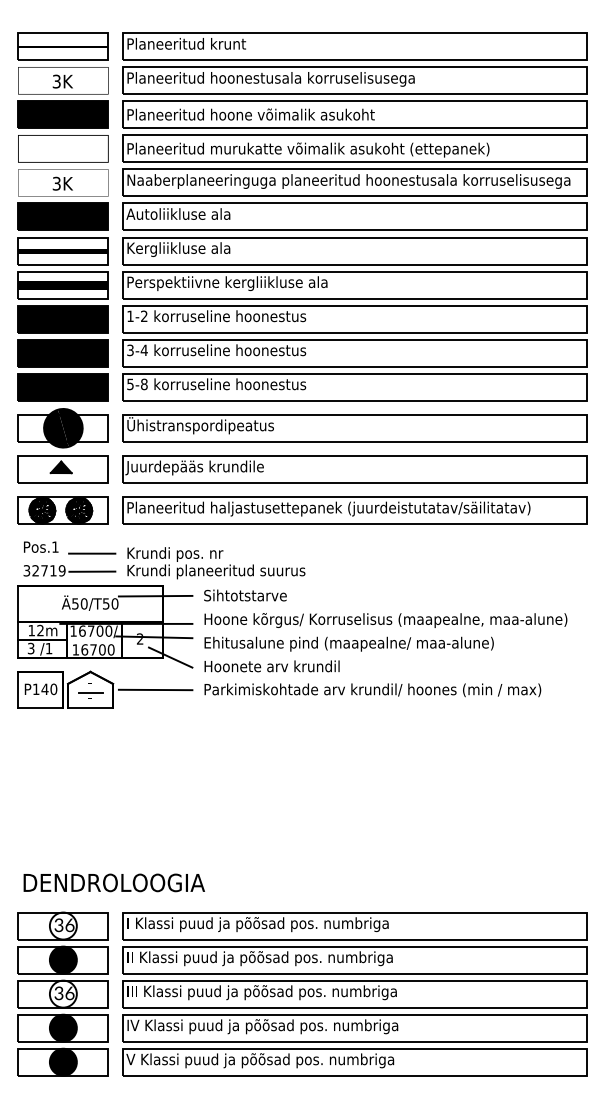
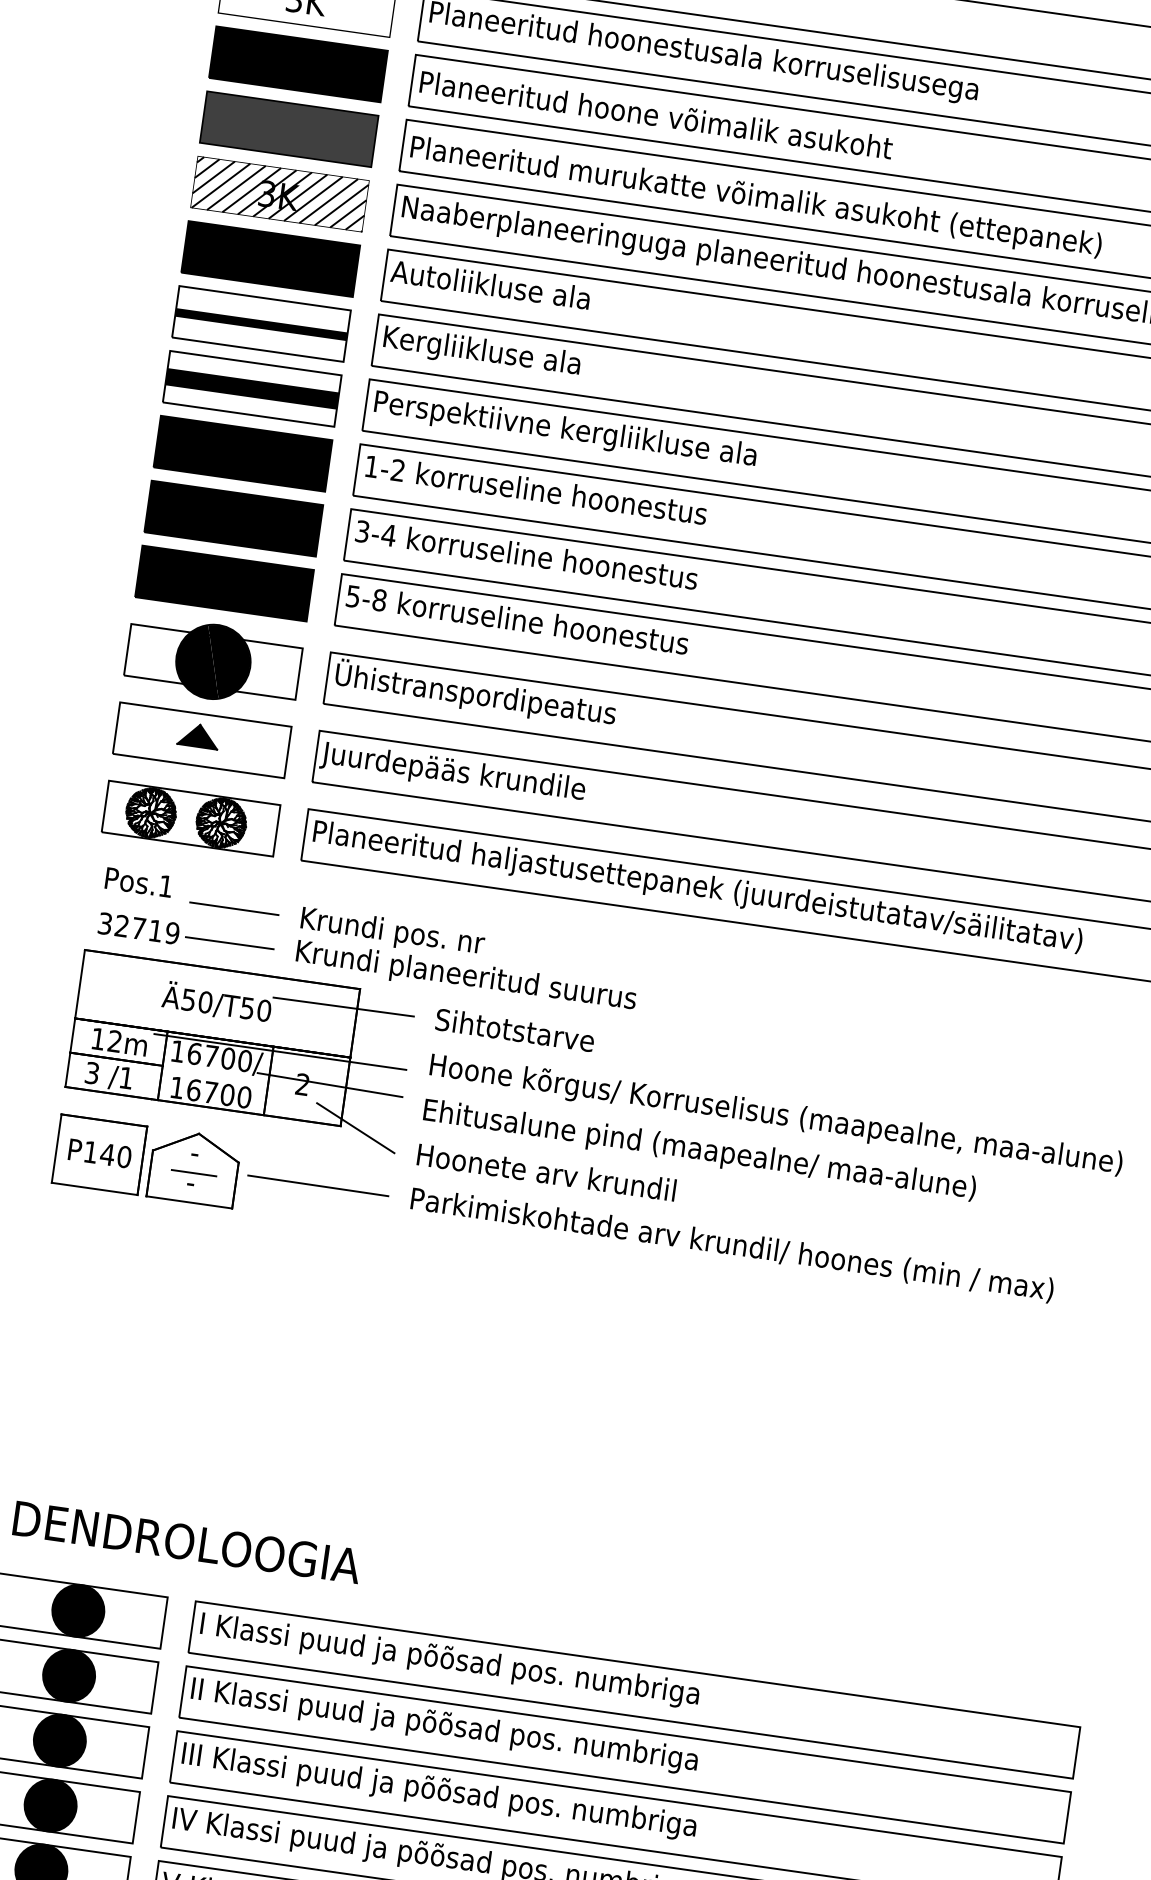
fill: (63, 148) -> (289, 128), added
hatch: (63, 182) -> (280, 193), added
fill: (62, 925) -> (76, 1609), added
fill: (62, 993) -> (58, 1739), added

